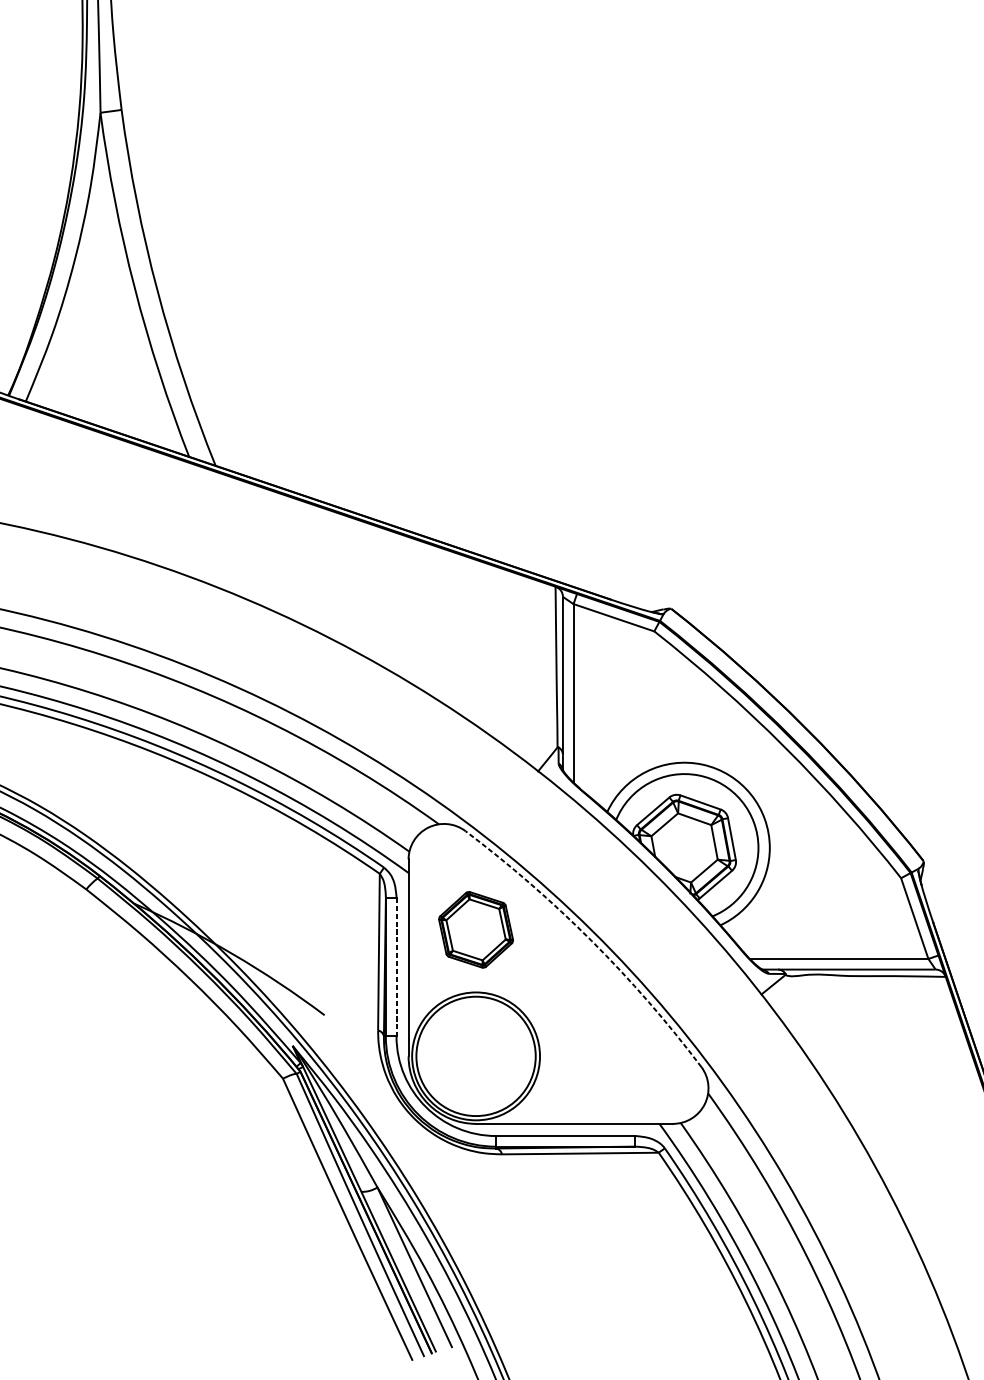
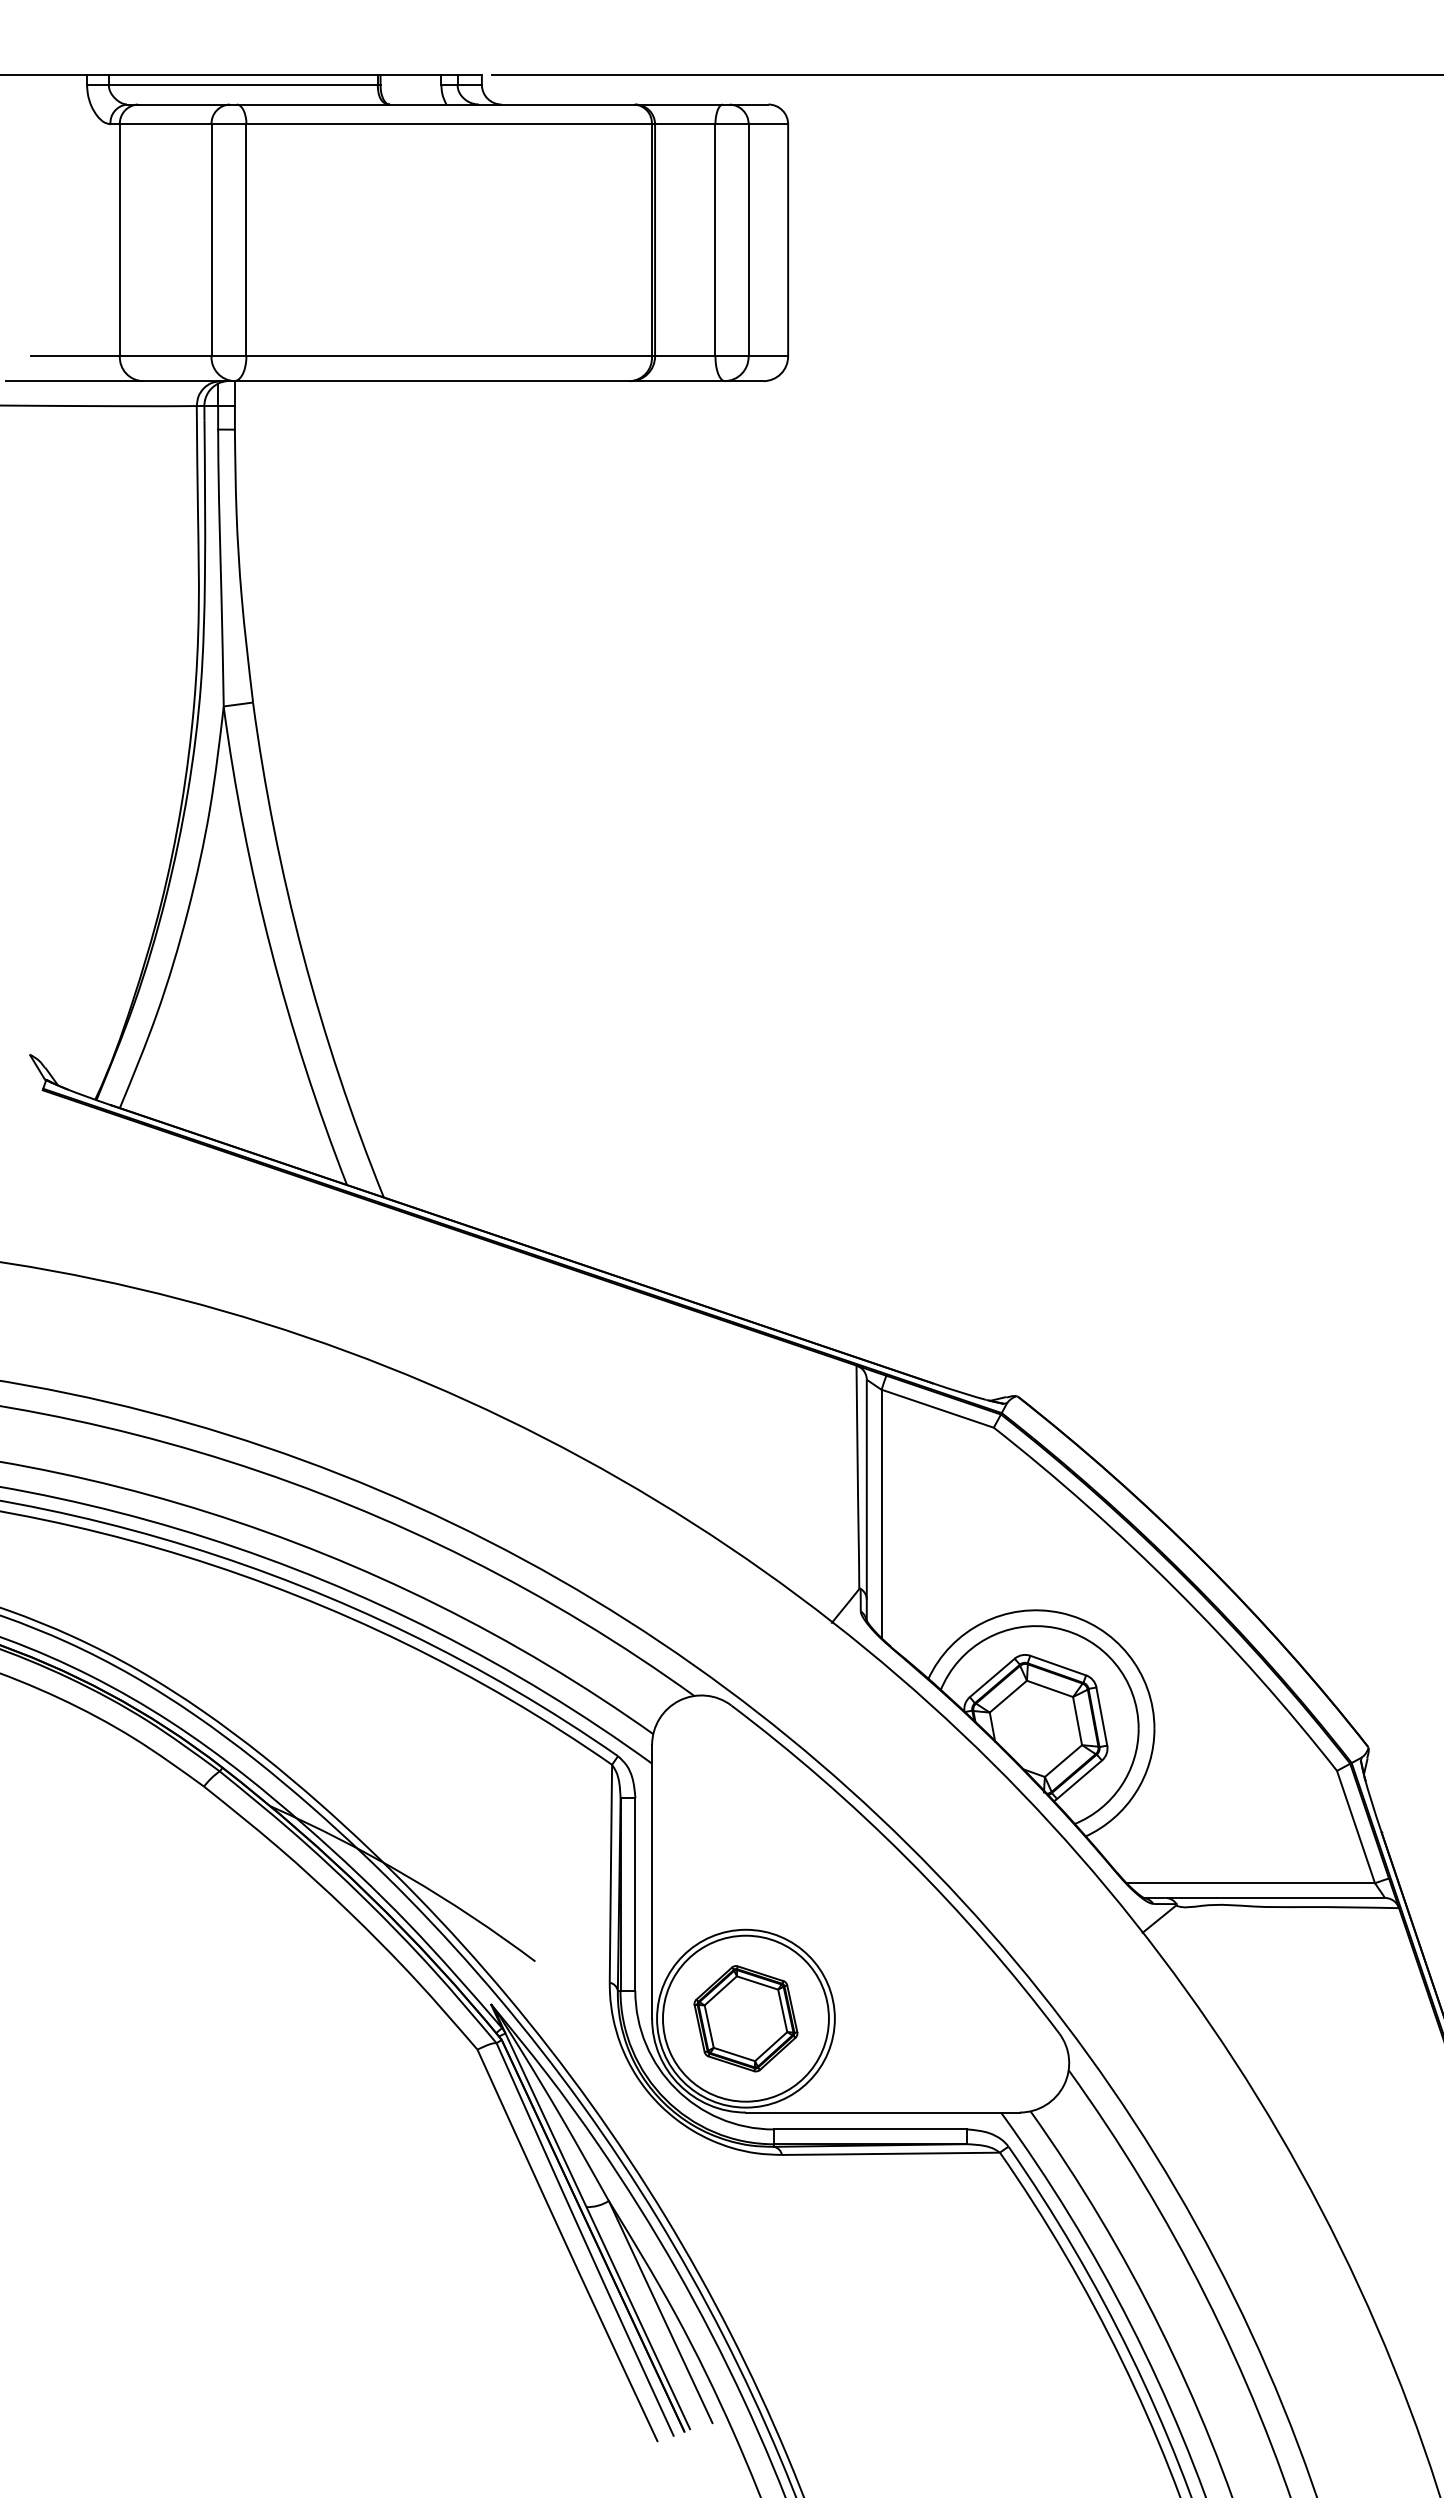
part: (475, 929) -> (745, 2018), moved
arc: (591, 941) -> (906, 1858), dashed -> solid
line: (396, 967) -> (635, 1895), dashed -> solid

